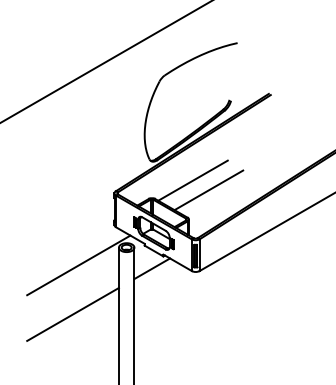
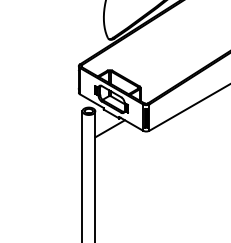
line: (192, 180) -> (143, 55), removed
line: (208, 190) -> (156, 63), removed
line: (78, 265) -> (48, 126), removed
line: (72, 313) -> (43, 166), removed

